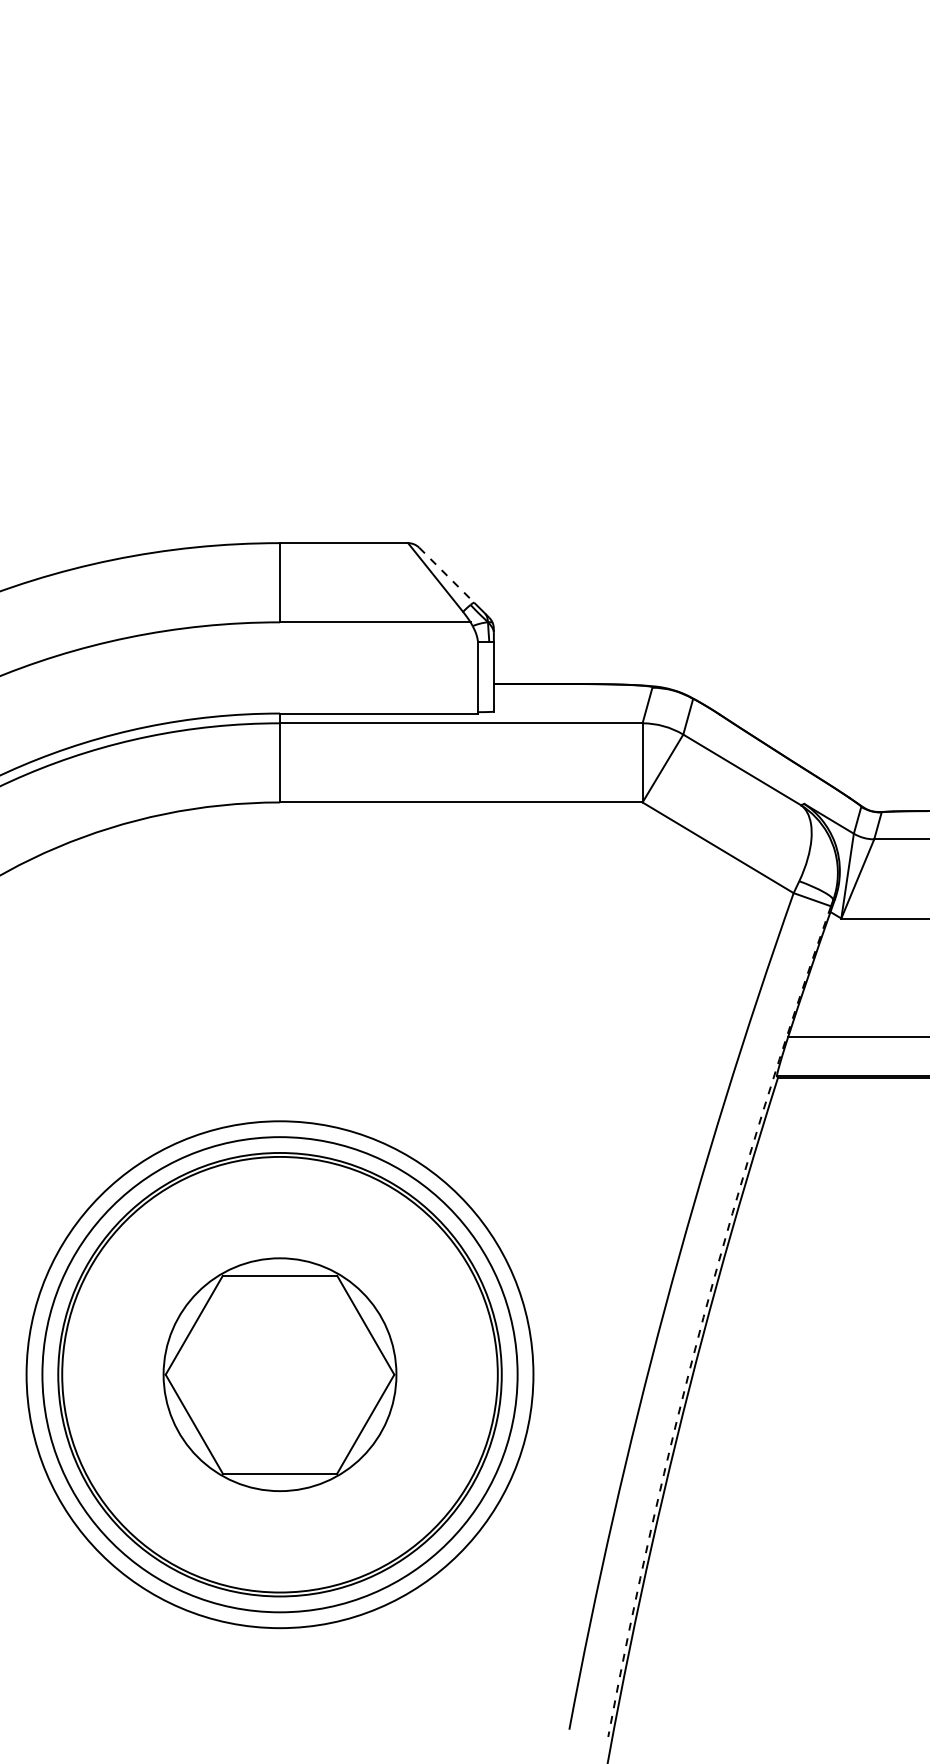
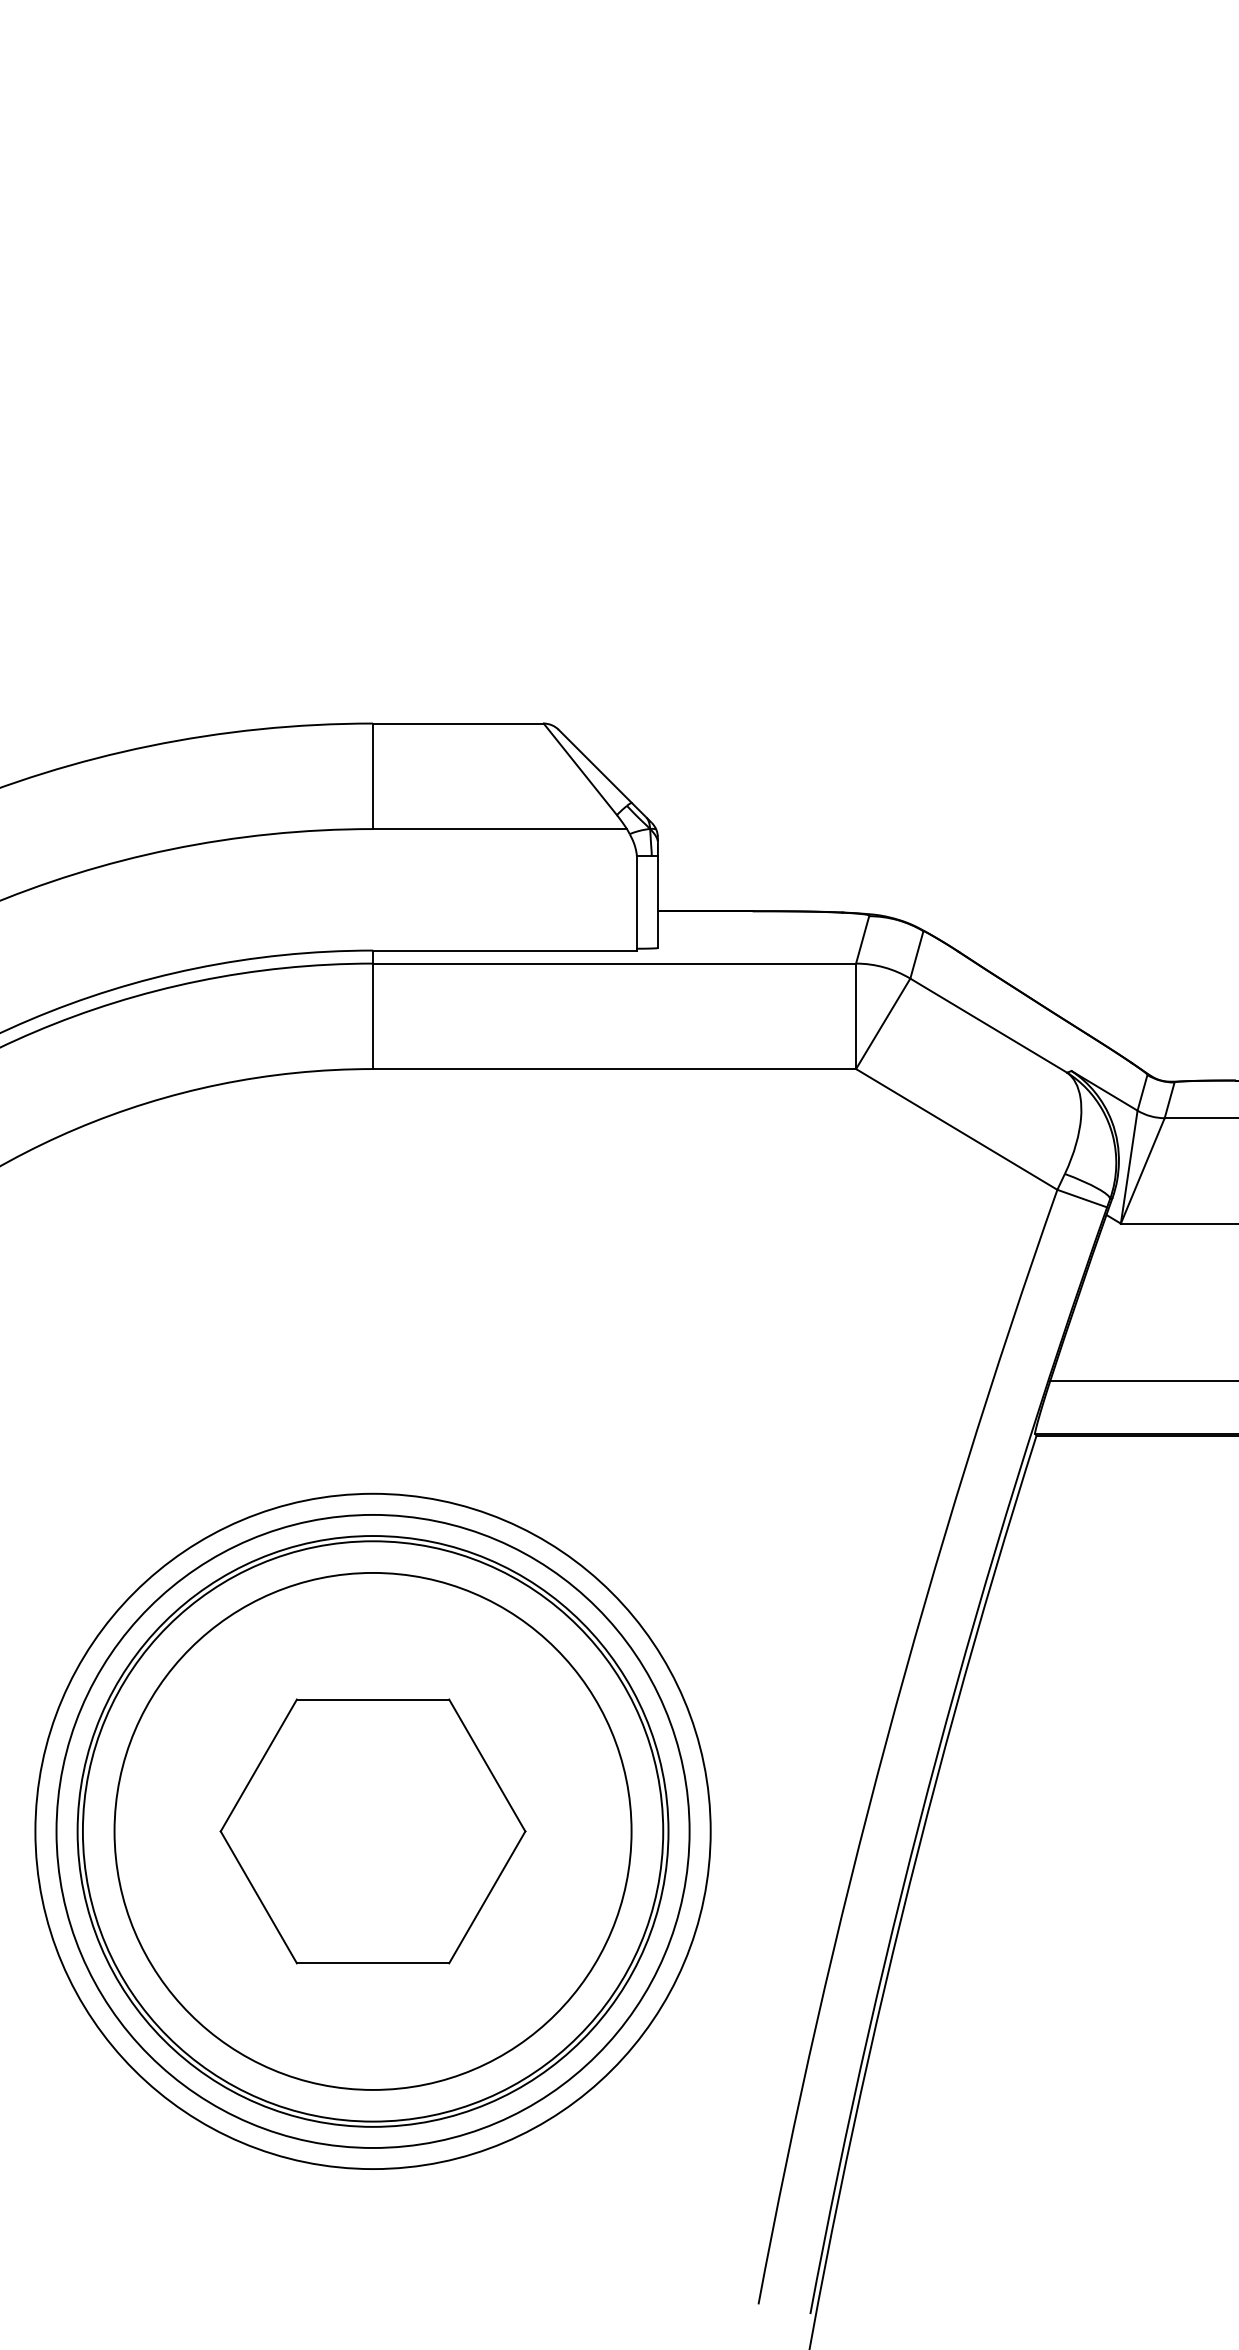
line: (446, 575) -> (595, 766), dashed -> solid
arc: (703, 1317) -> (937, 1755), dashed -> solid
circle: (279, 1374) -> (372, 1830), size x1.67

